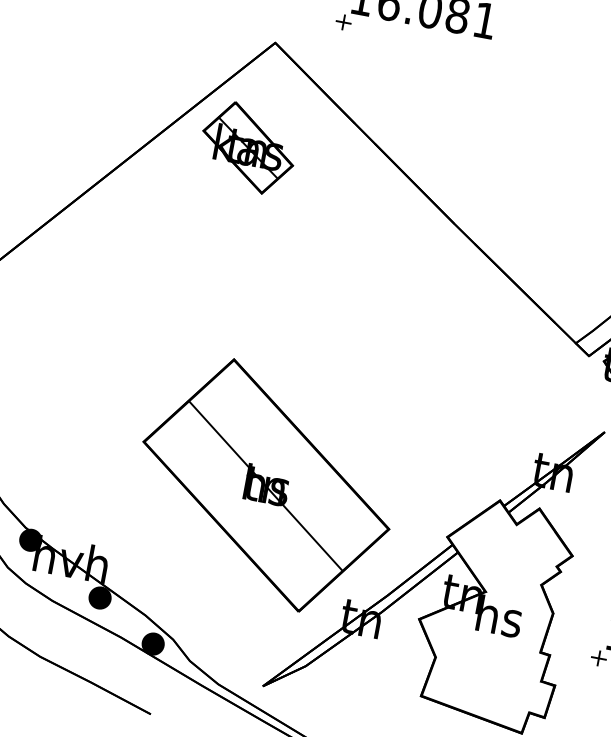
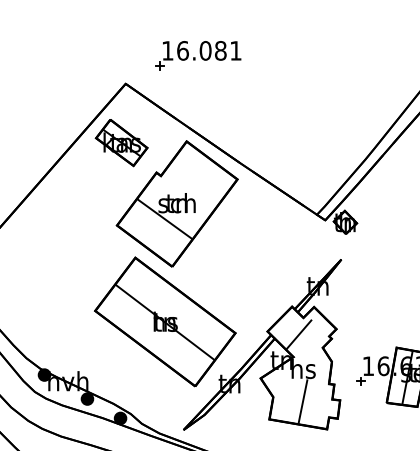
part: (326, 275) -> (176, 203), added
line: (502, 552) -> (298, 334), added
line: (486, 674) -> (302, 401), added

